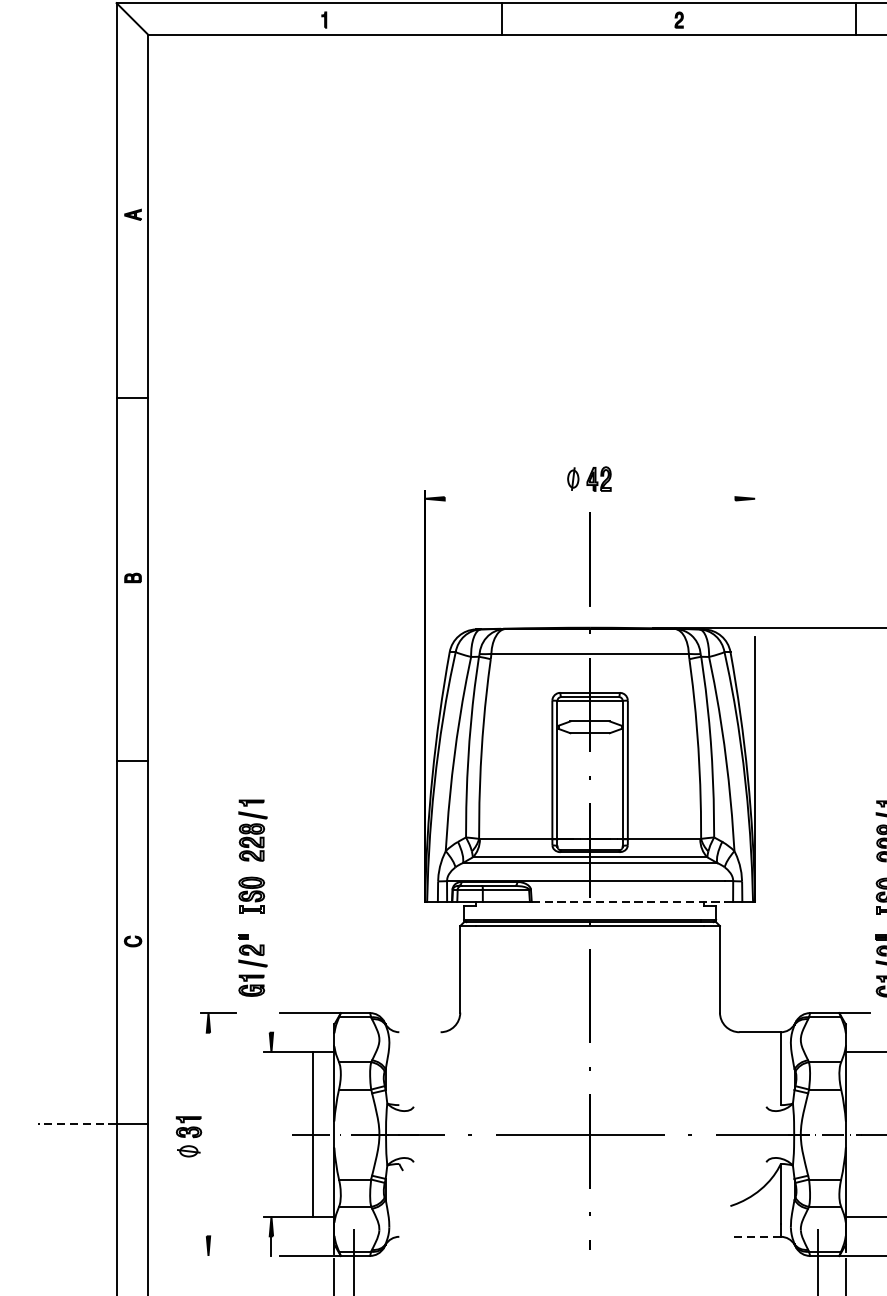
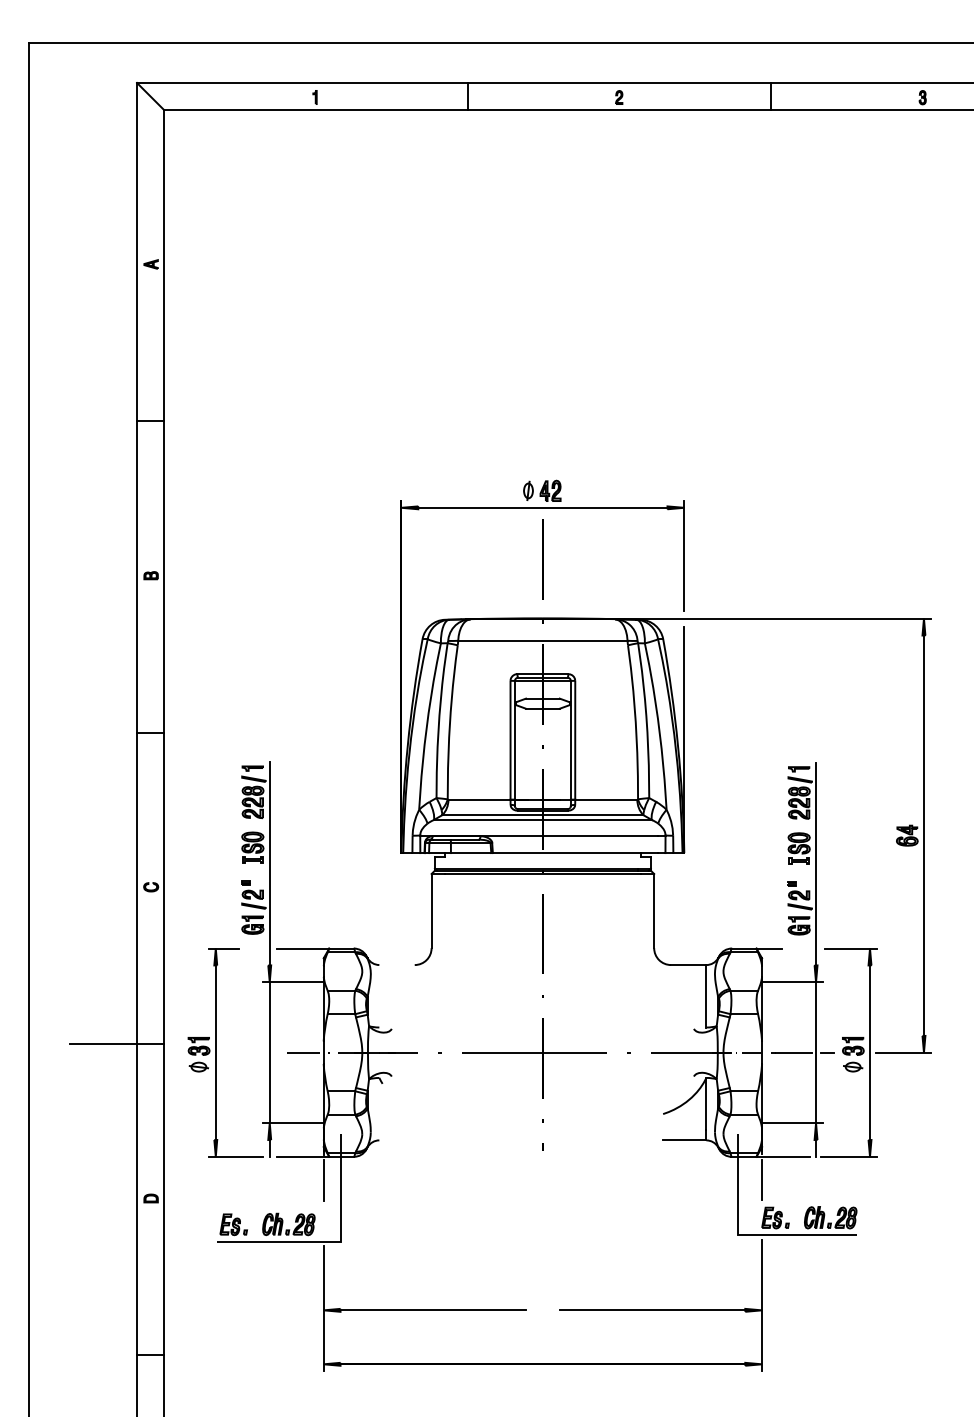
line: (589, 498) -> (542, 507), added
line: (755, 554) -> (684, 555), added
line: (628, 902) -> (575, 853), dashed -> solid
line: (271, 913) -> (269, 863), added
line: (77, 1124) -> (103, 1044), dashed -> solid
line: (208, 1134) -> (215, 1052), added
line: (313, 1134) -> (269, 1052), moved
line: (755, 1236) -> (684, 1140), dashed -> solid
line: (231, 1255) -> (235, 1156), added

